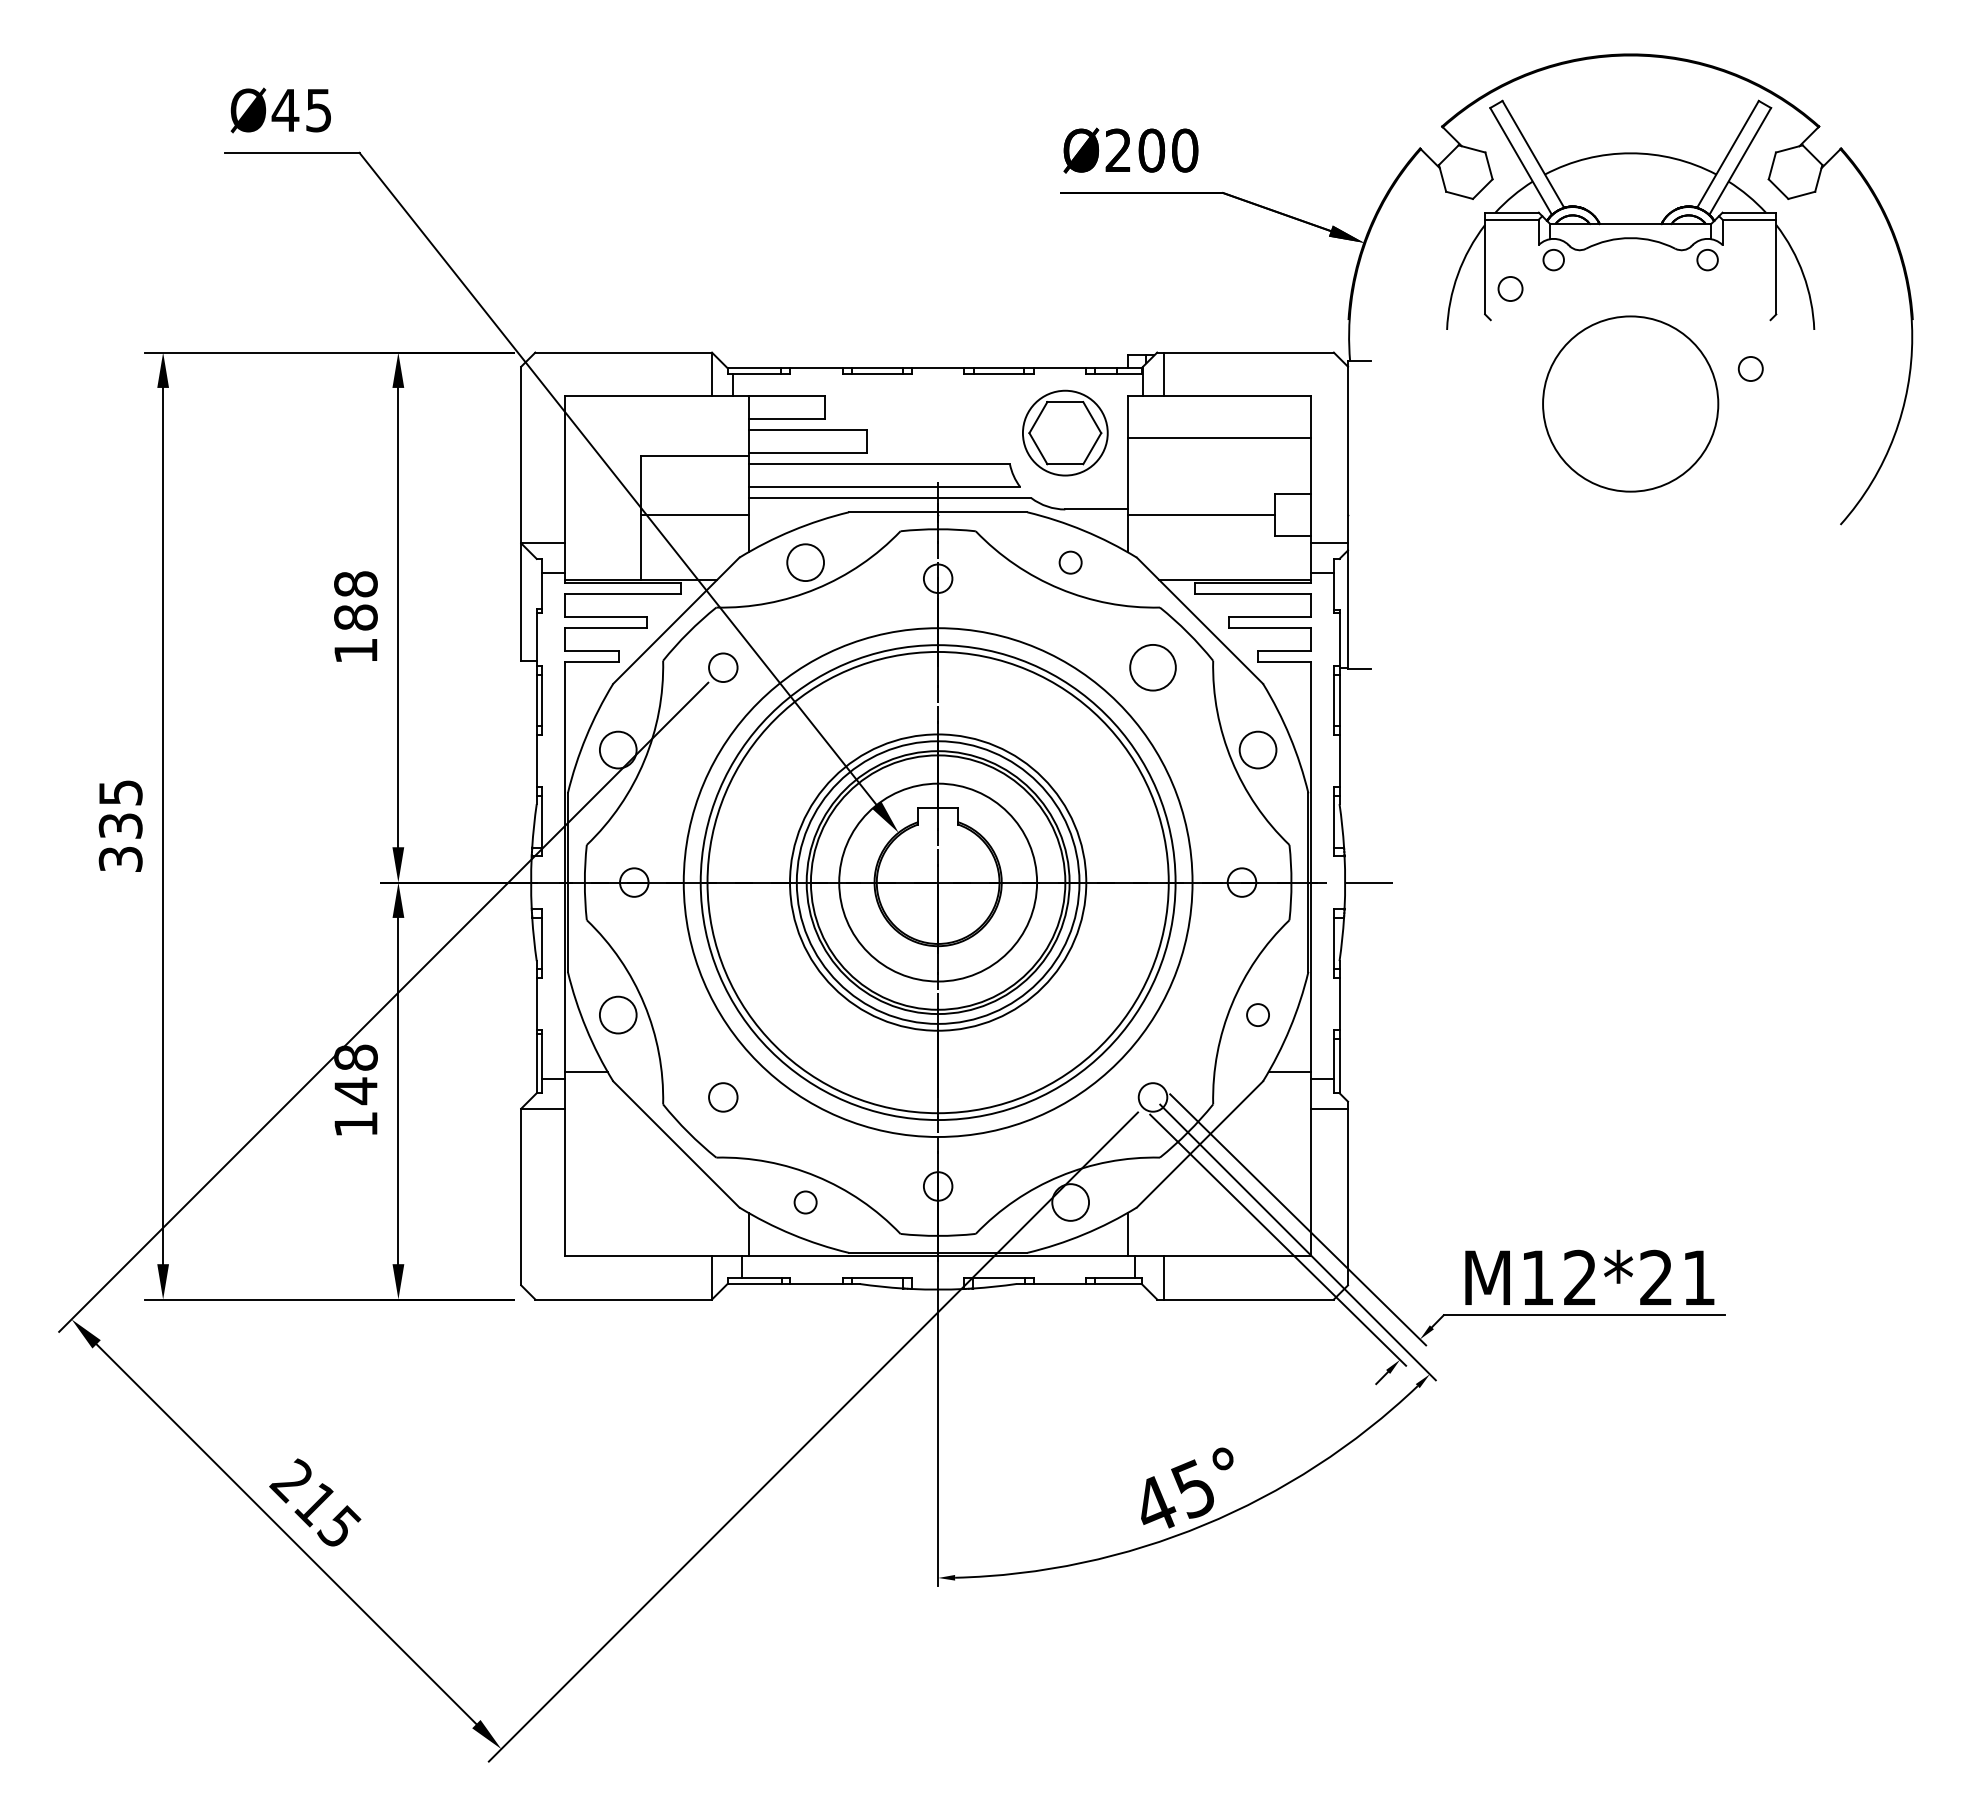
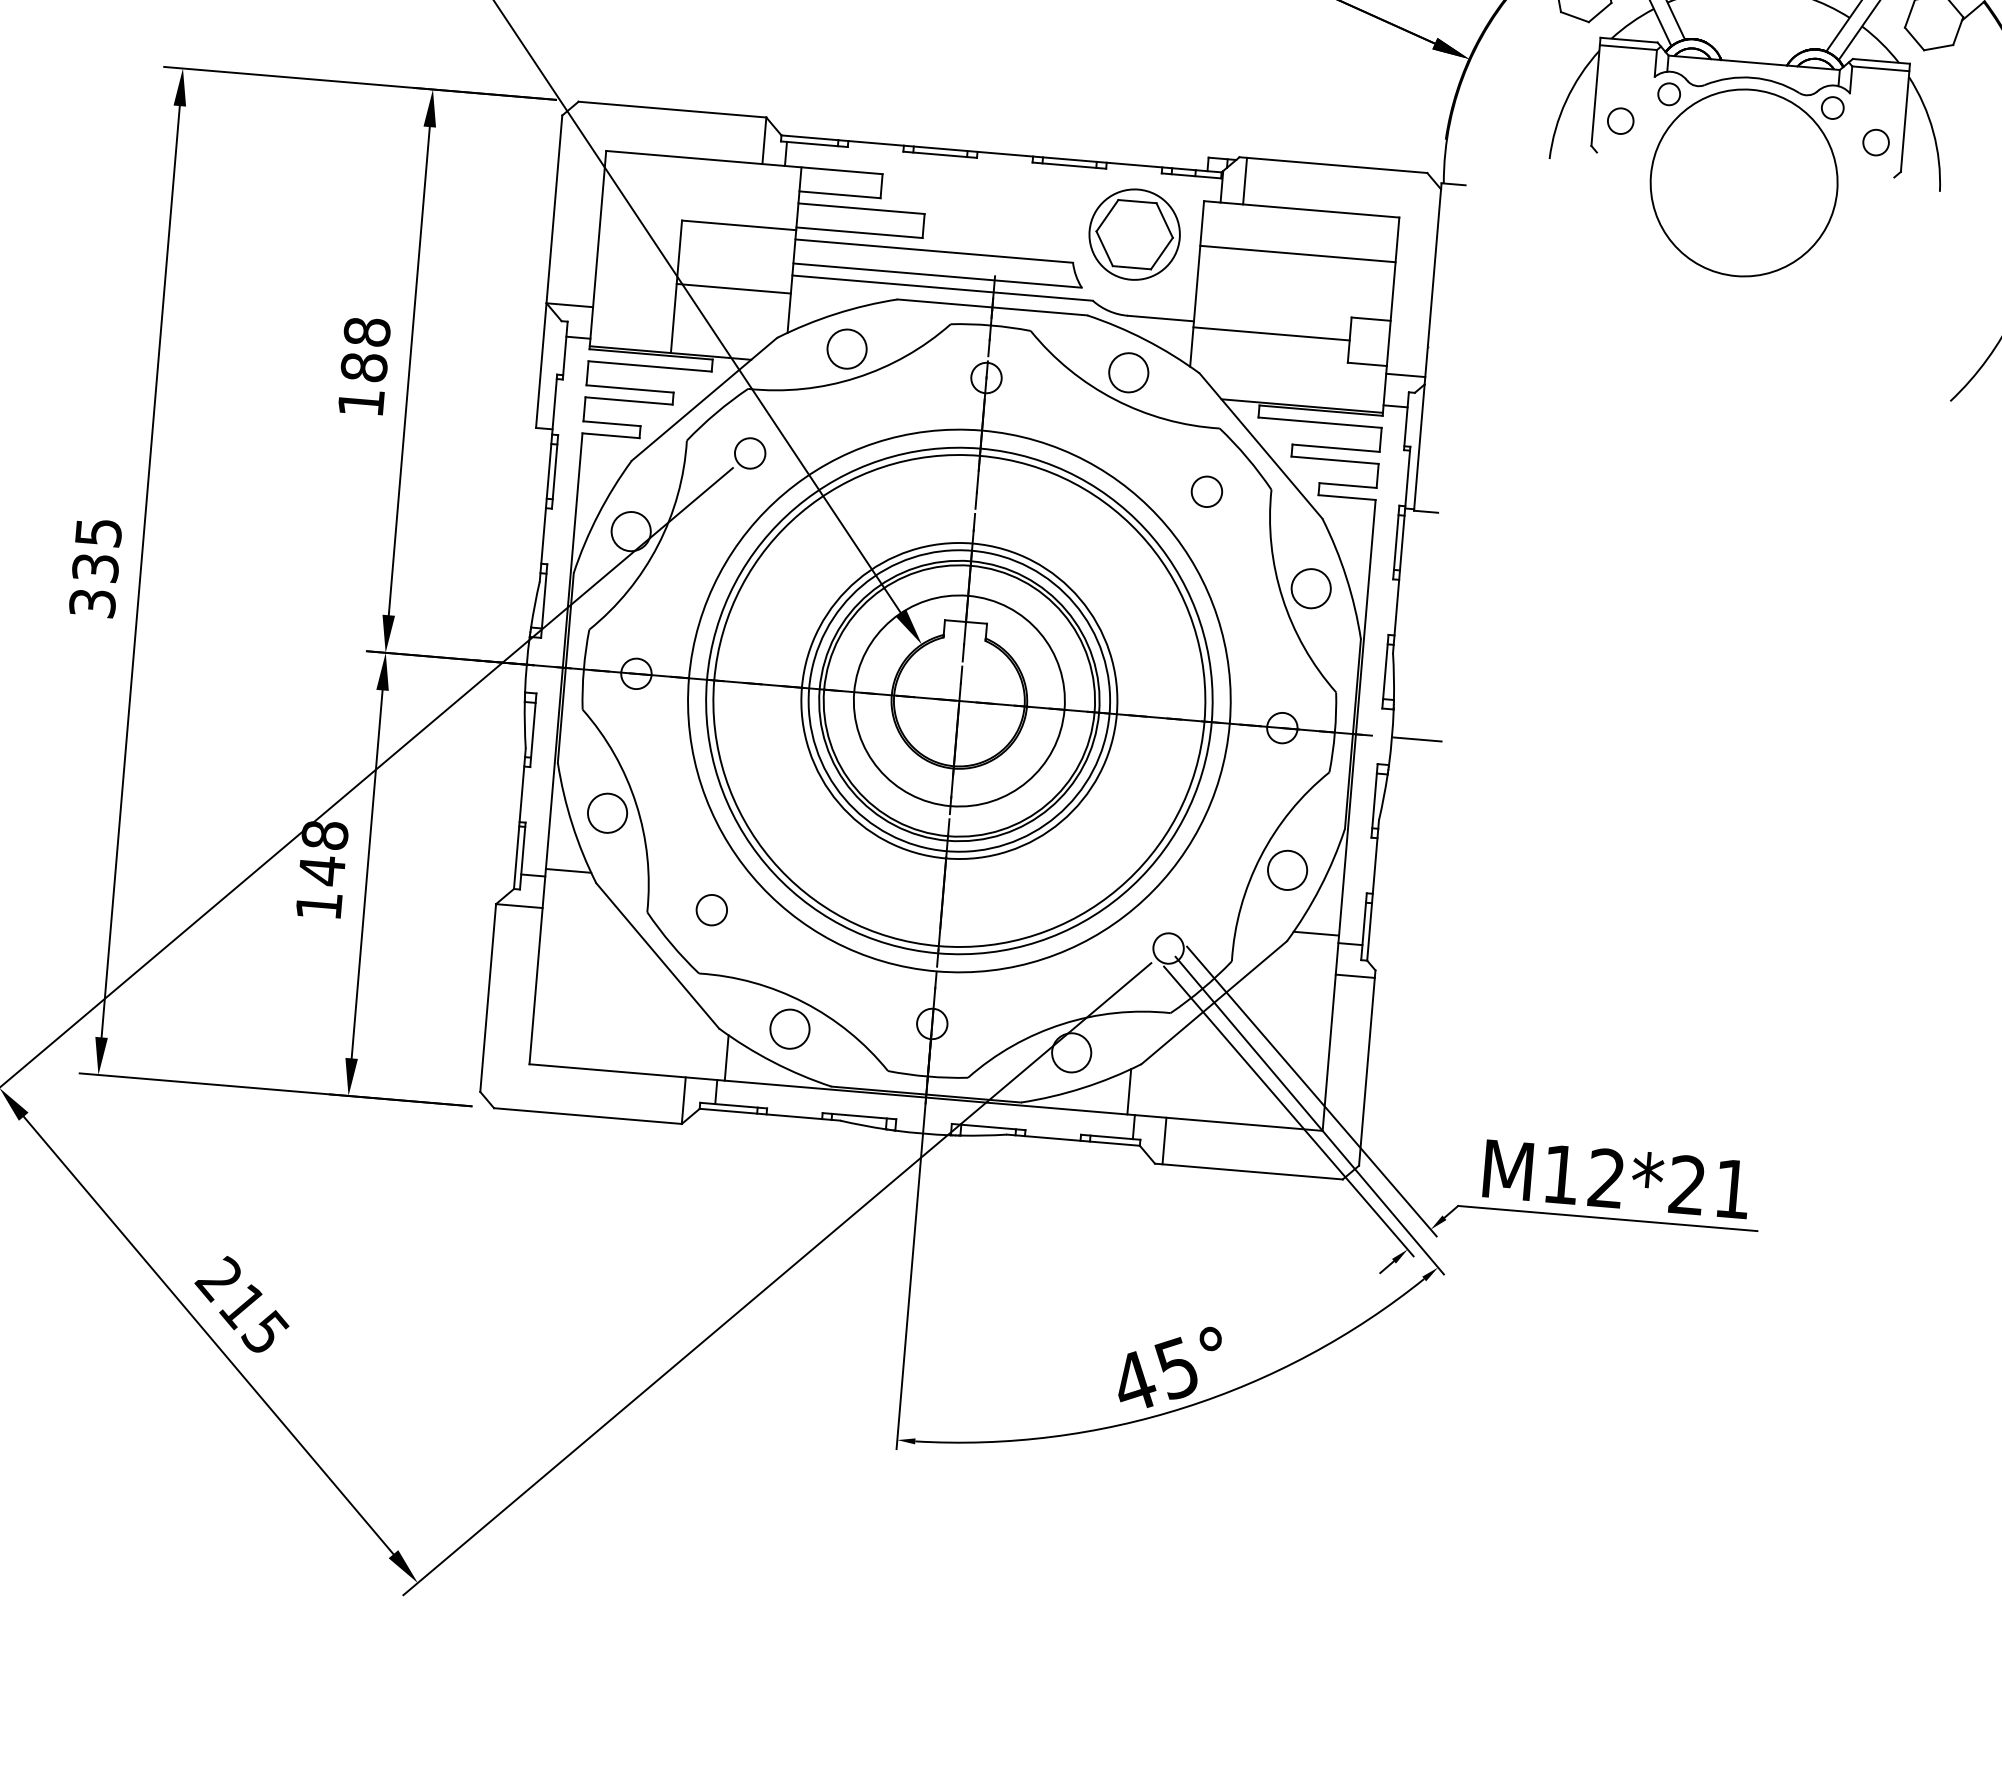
circle: (1750, 368) -> (1875, 142), moved
circle: (1630, 403) -> (1743, 182), moved
circle: (1070, 562) -> (1128, 372), size x1.67
circle: (1152, 667) -> (1206, 491), size x0.62
circle: (1257, 1014) -> (1287, 869), size x1.67
circle: (805, 1202) -> (789, 1029), size x1.67

